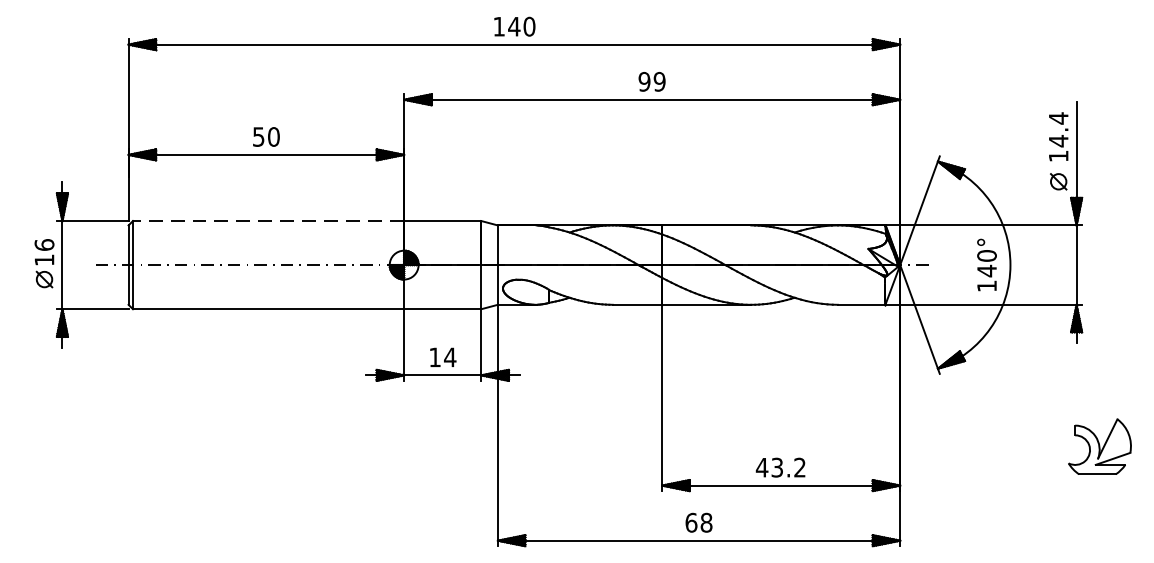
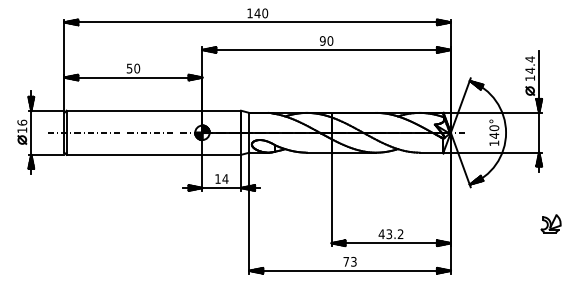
text: (659, 80) -> (330, 40), 99 -> 90
line: (268, 220) -> (134, 110), dashed -> solid
part: (1099, 446) -> (550, 223), size x0.62
text: (697, 522) -> (349, 261), 68 -> 73

